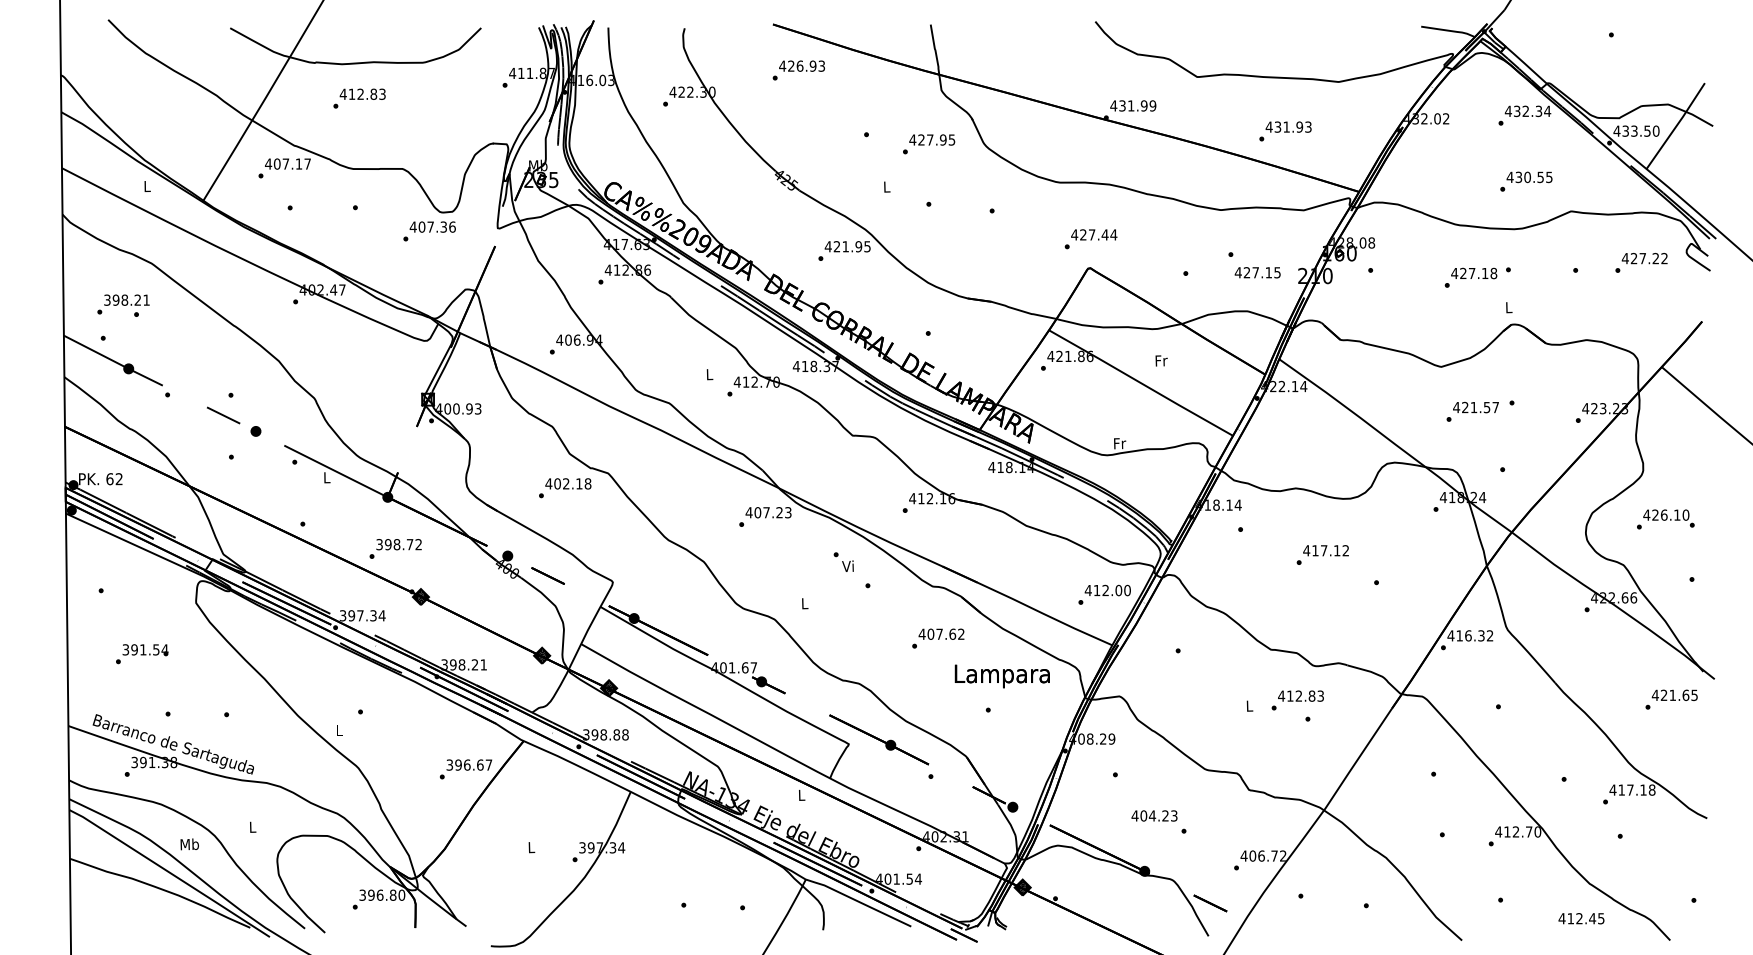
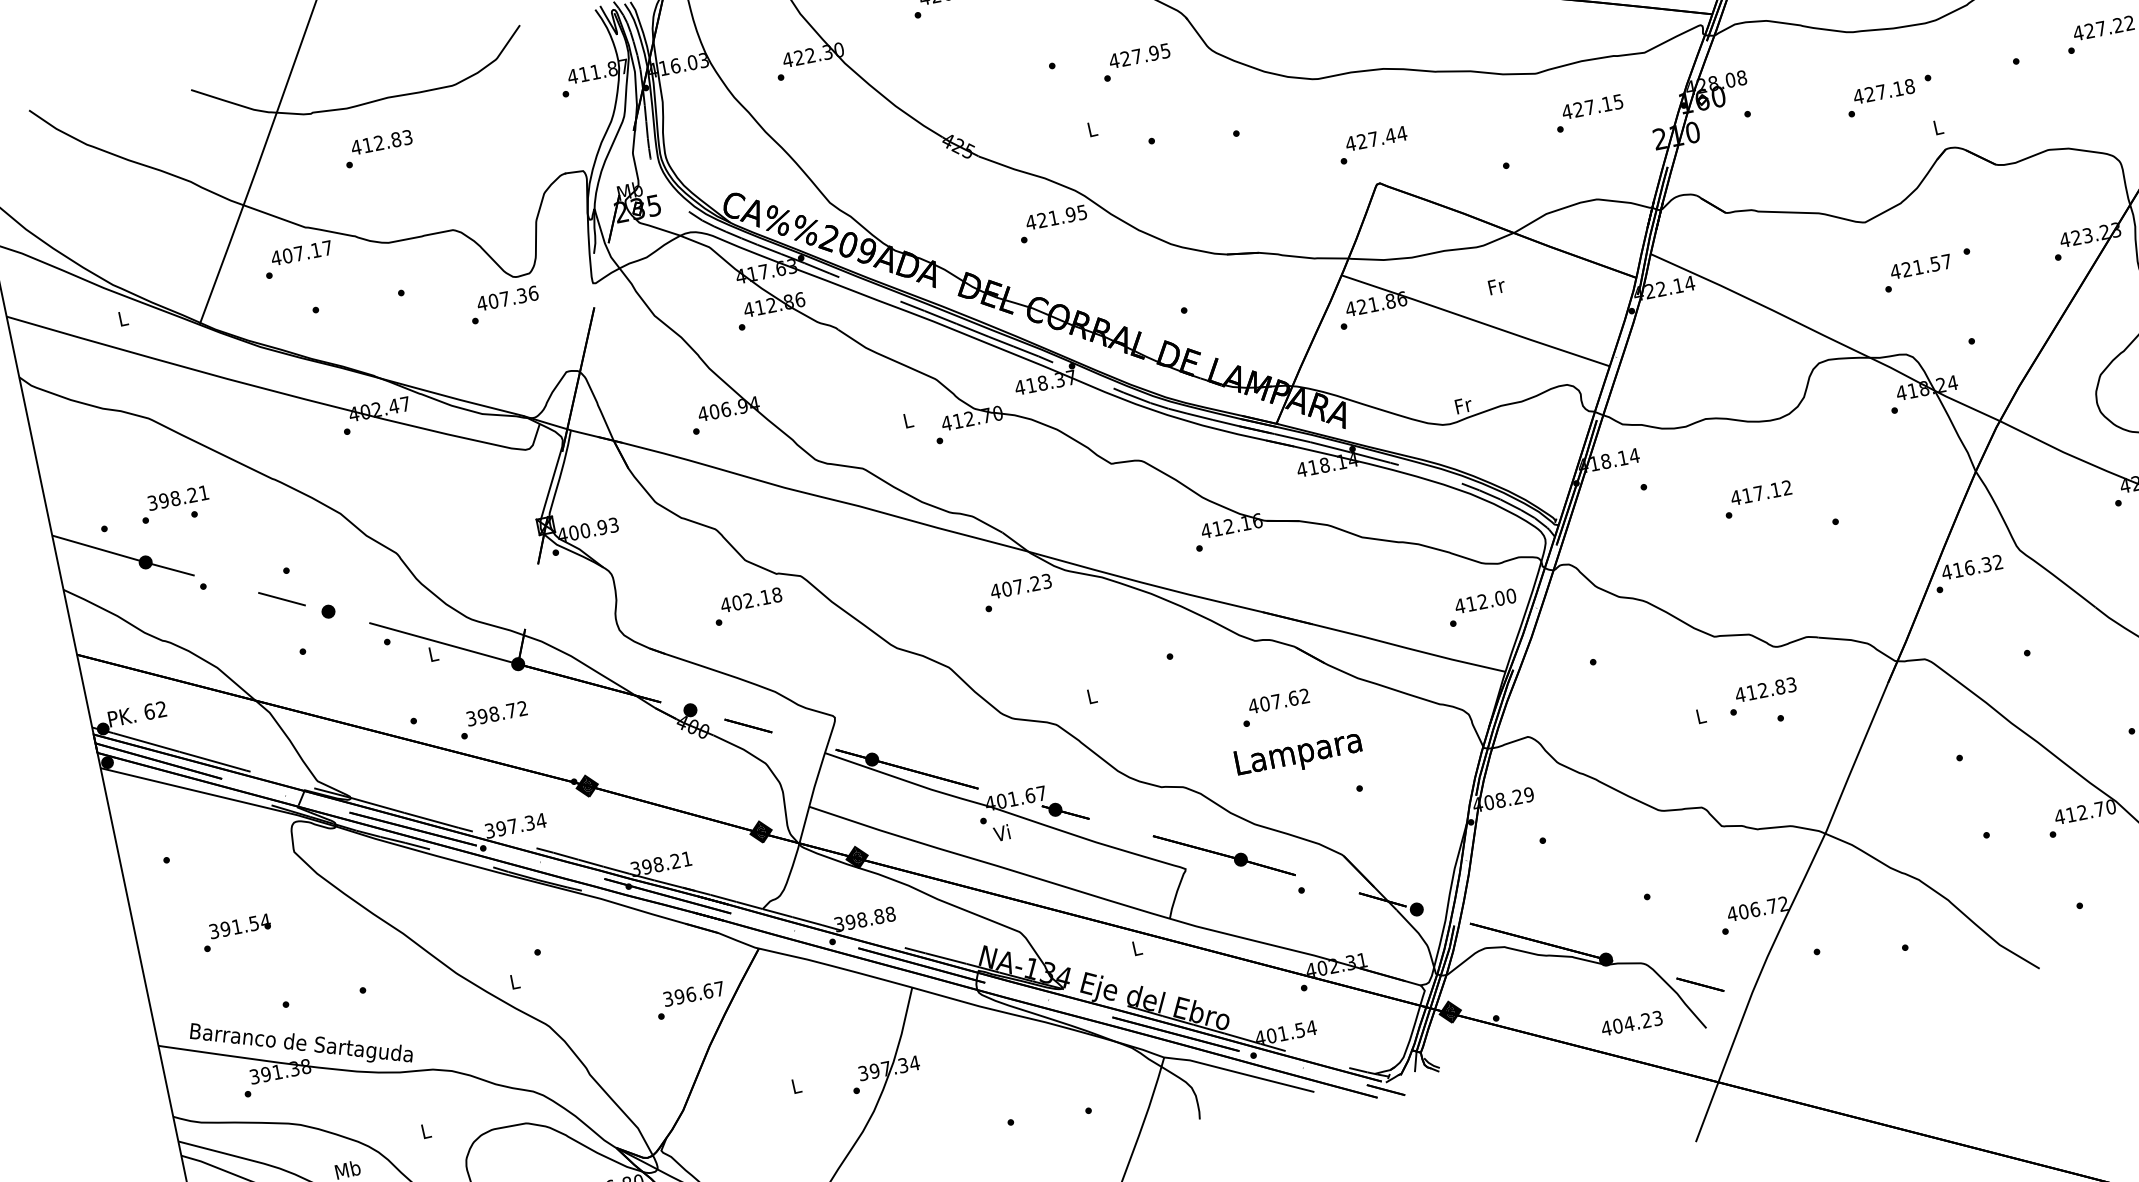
text: (1257, 272) -> (1592, 106), moved
text: (123, 305) -> (175, 505), moved
text: (395, 548) -> (493, 719), moved
text: (843, 561) -> (994, 828), moved
text: (1001, 676) -> (1297, 755), moved
text: (1154, 815) -> (1631, 1022), moved

